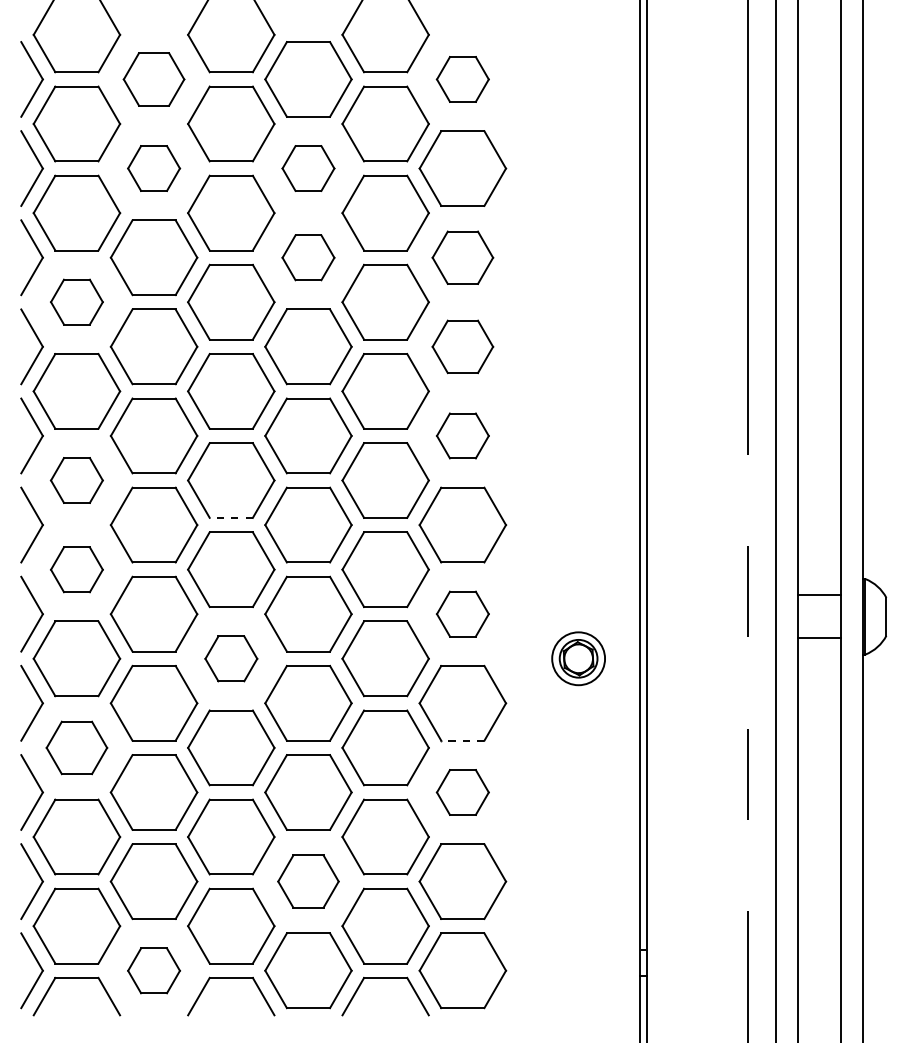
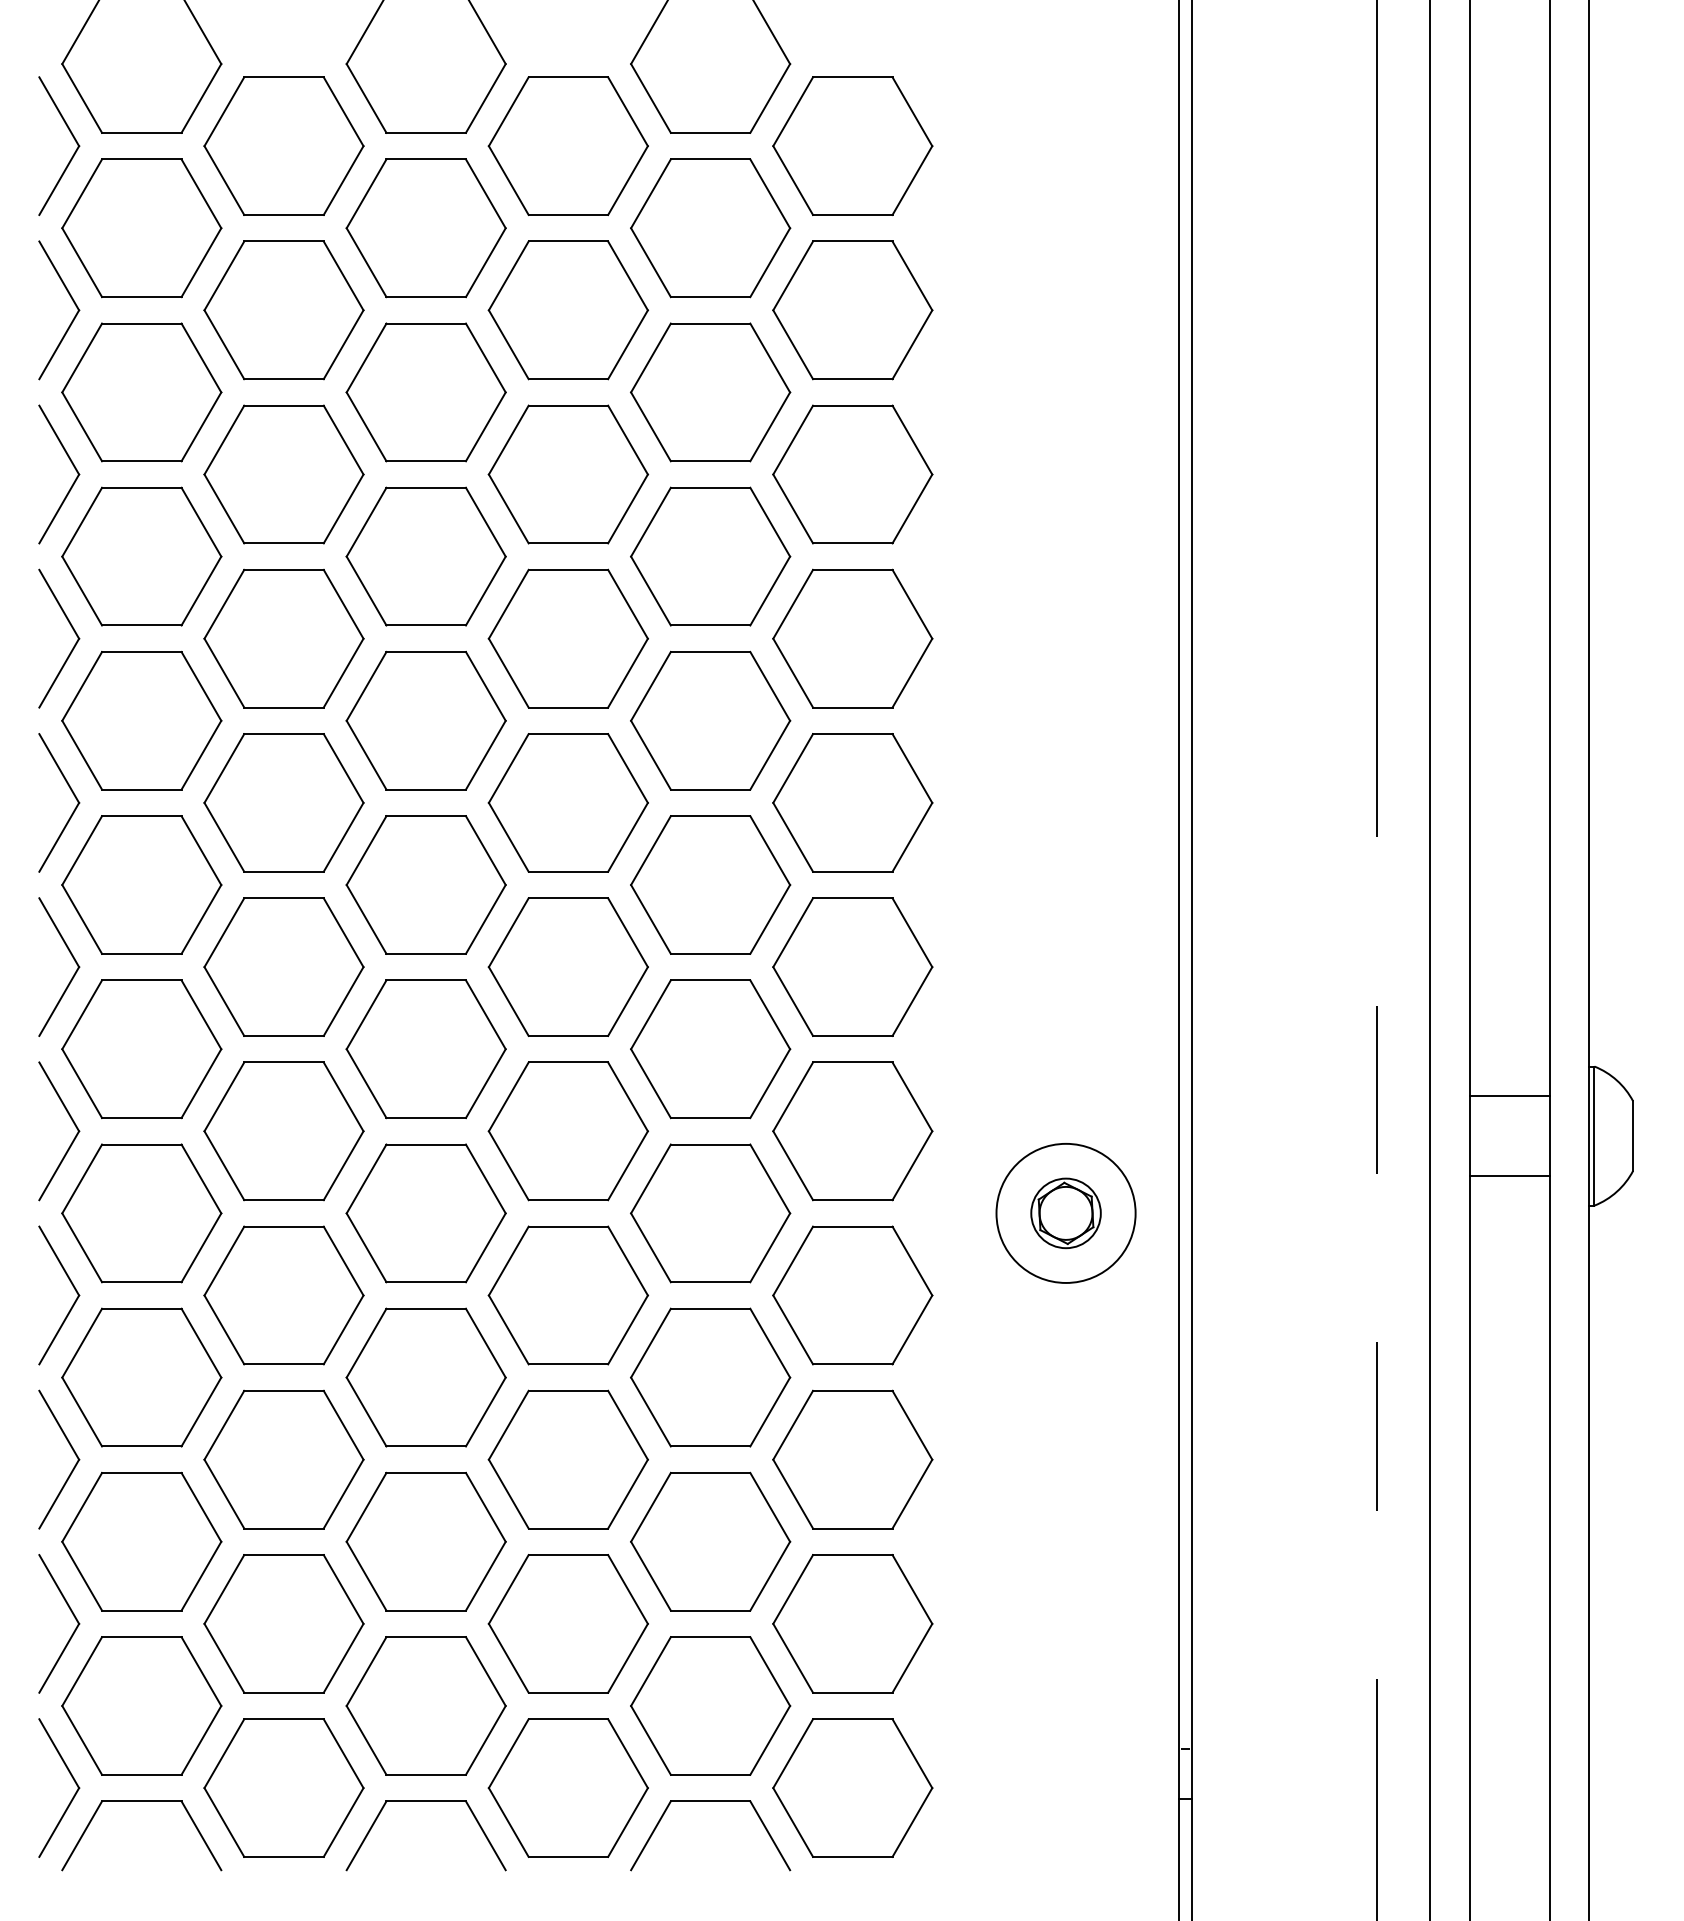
part: (153, 79) -> (282, 146), size x1.43
part: (462, 79) -> (852, 146), size x1.67
part: (153, 168) -> (282, 310), size x1.67
part: (308, 168) -> (568, 310), size x1.67
part: (308, 257) -> (568, 474), size x1.67
part: (462, 257) -> (852, 474), size x1.43
part: (76, 301) -> (141, 555), size x1.67
part: (462, 346) -> (852, 638), size x1.43
part: (462, 435) -> (852, 802), size x1.67
part: (76, 480) -> (141, 884), size x1.67
line: (231, 517) -> (426, 953), dashed -> solid
part: (76, 569) -> (141, 1048), size x1.67
part: (462, 613) -> (852, 1129), size x1.67
part: (231, 658) -> (426, 1212), size x1.67
circle: (578, 658) -> (1065, 1212), size x1.43
line: (462, 740) -> (852, 1363), dashed -> solid
part: (76, 747) -> (141, 1376), size x1.43
part: (462, 792) -> (852, 1459), size x1.67
part: (308, 881) -> (568, 1623), size x1.43
part: (153, 970) -> (282, 1787), size x1.67

